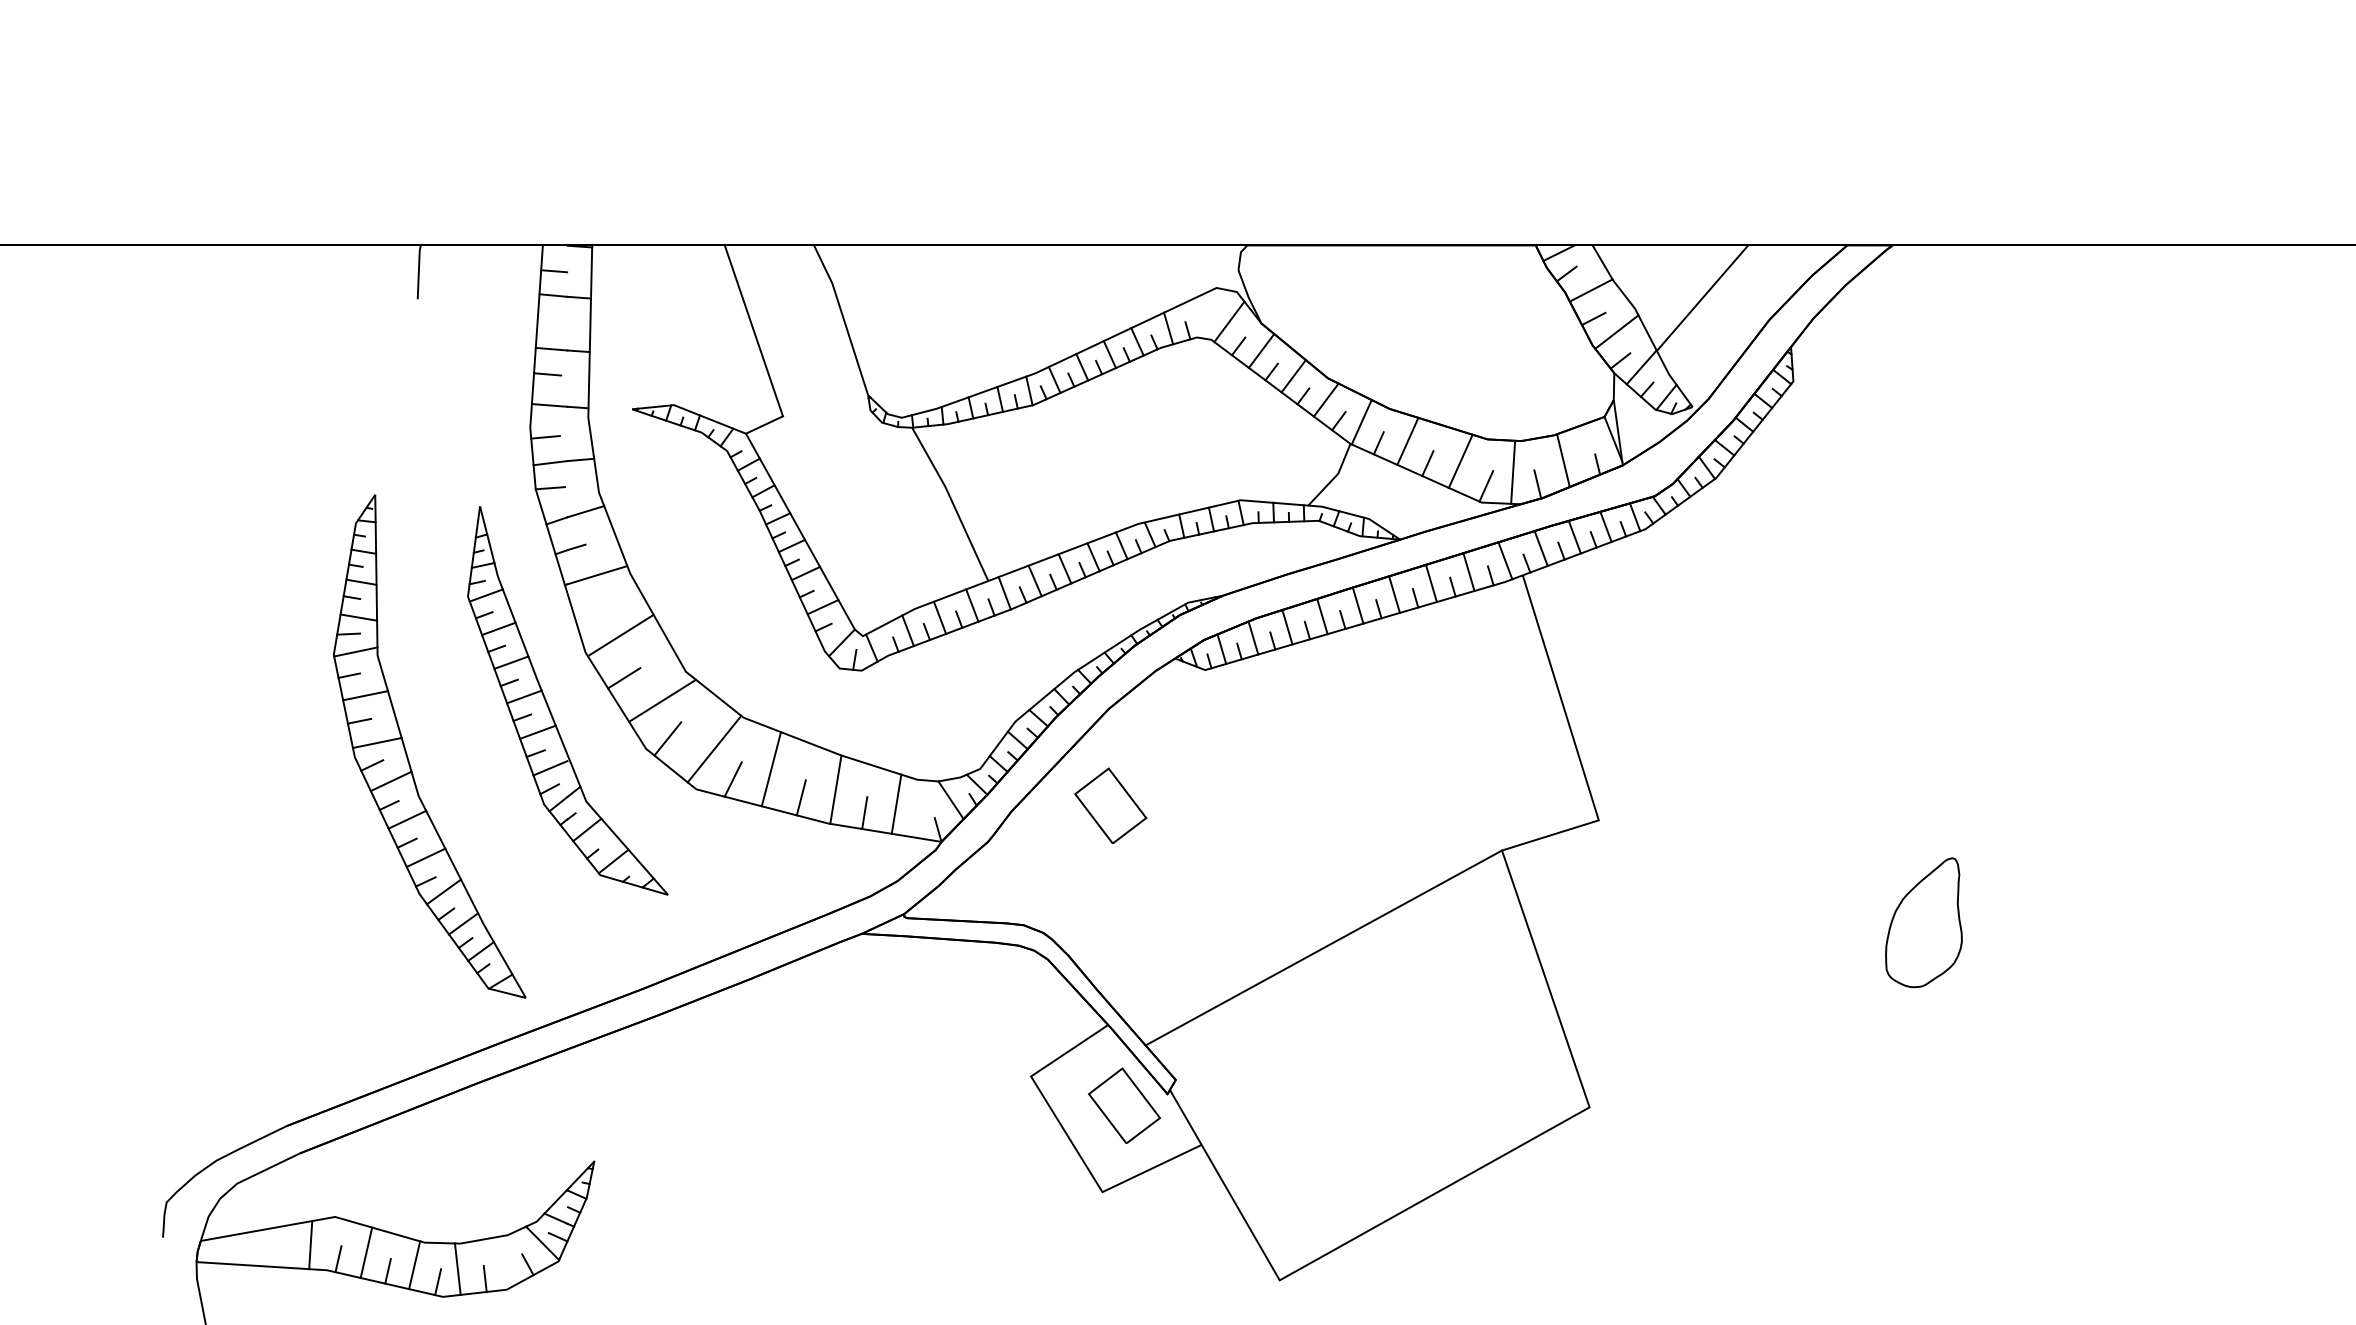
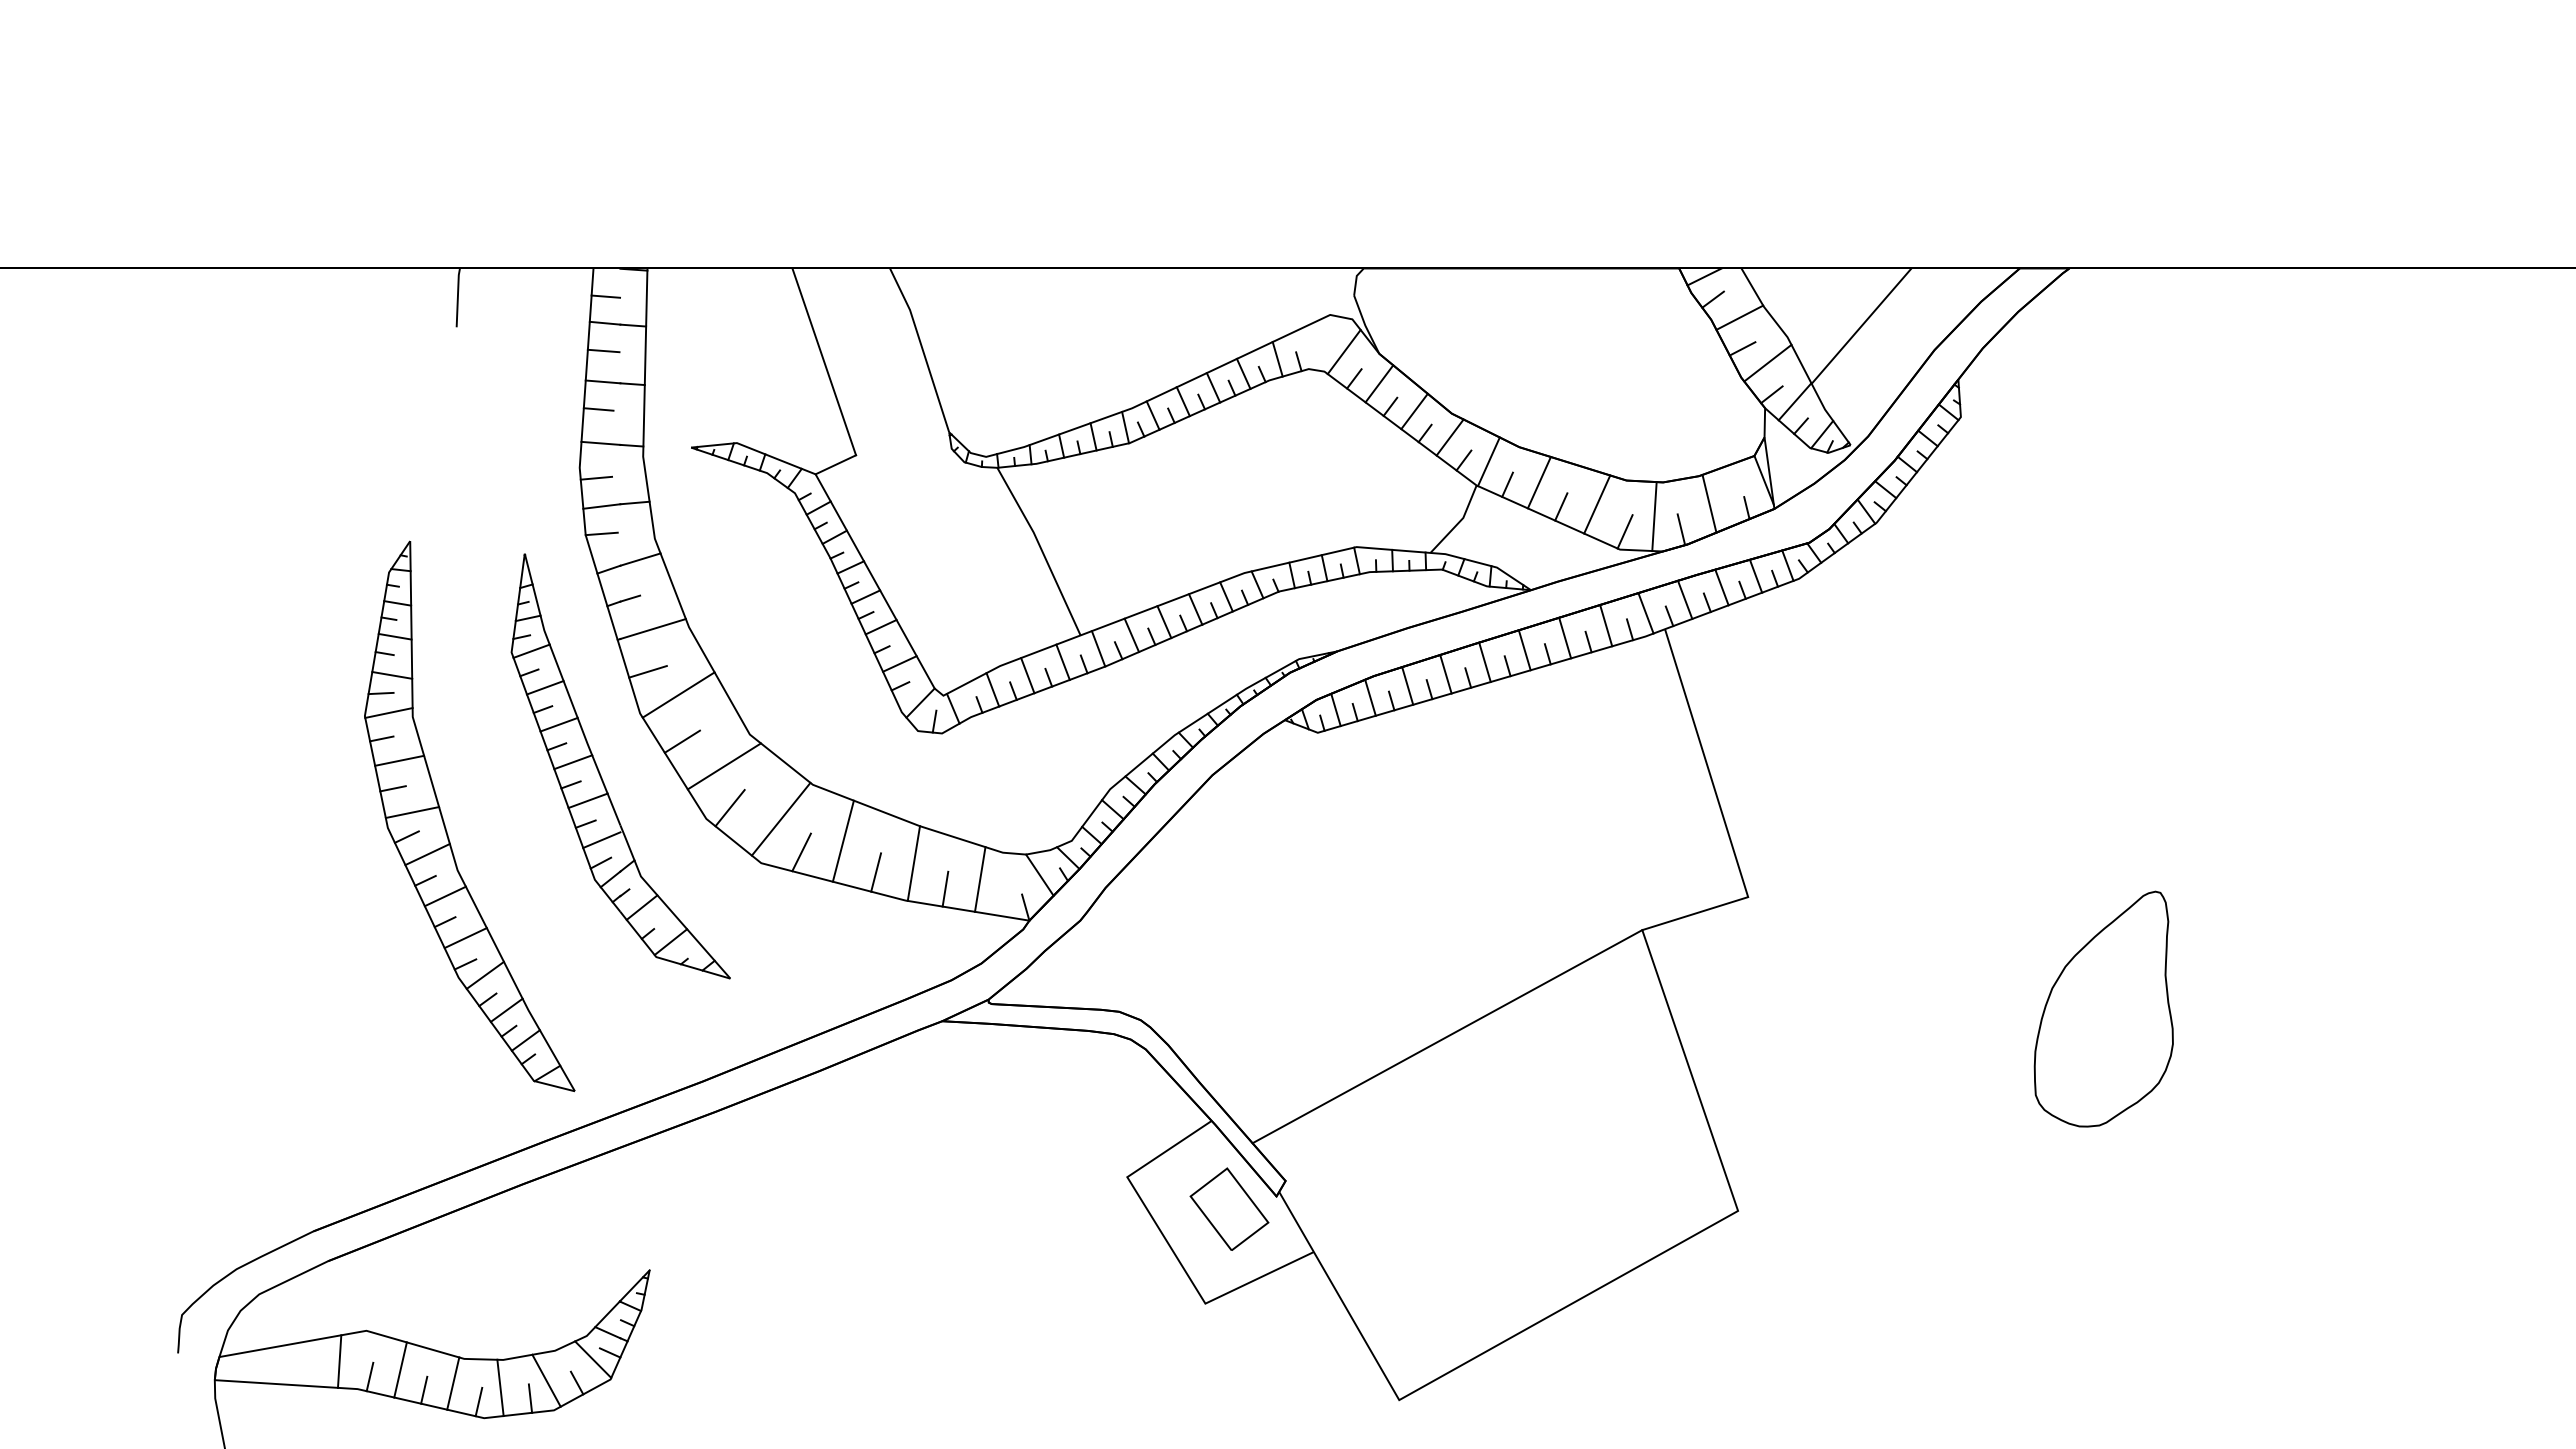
line: (552, 320) -> (603, 350), added
line: (592, 614) -> (647, 671), added
part: (1110, 805) -> (1214, 880), removed
part: (1923, 922) -> (2103, 1008), size x1.67
line: (499, 1262) -> (546, 1380), added

